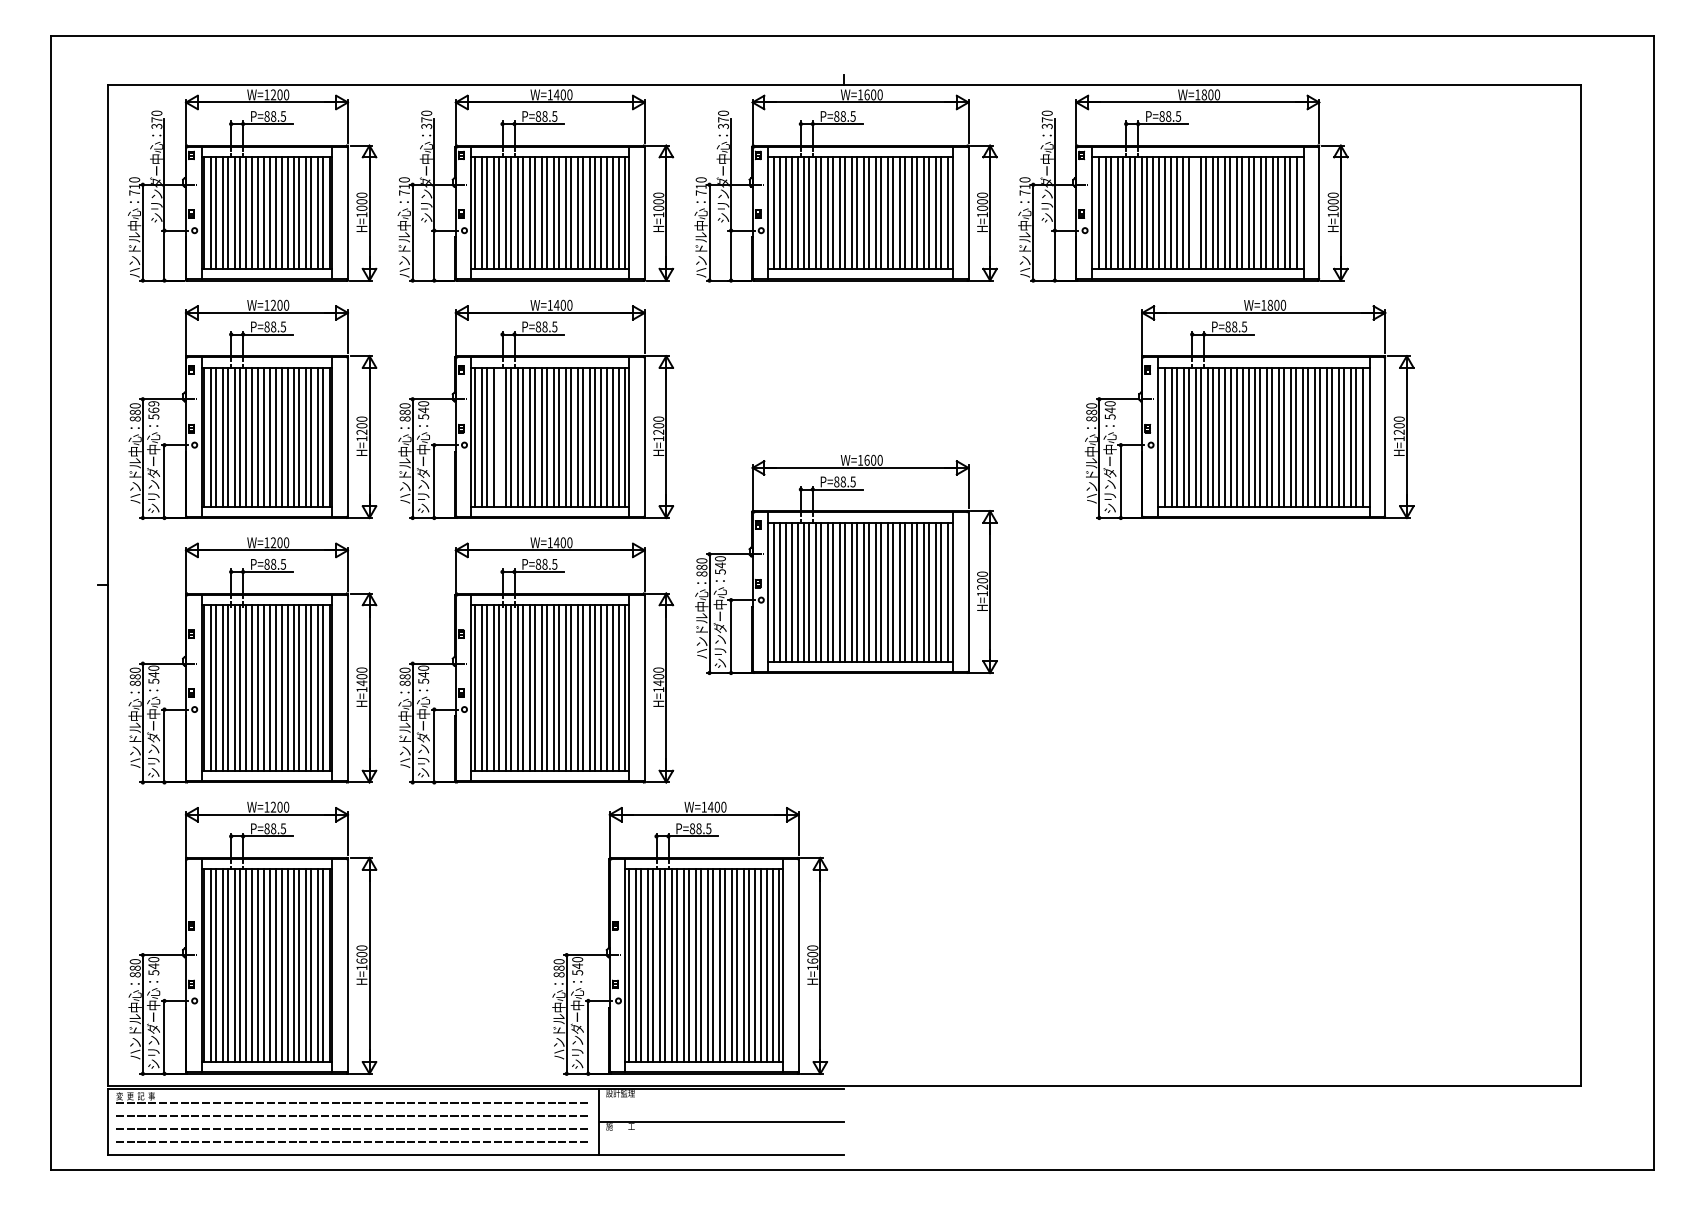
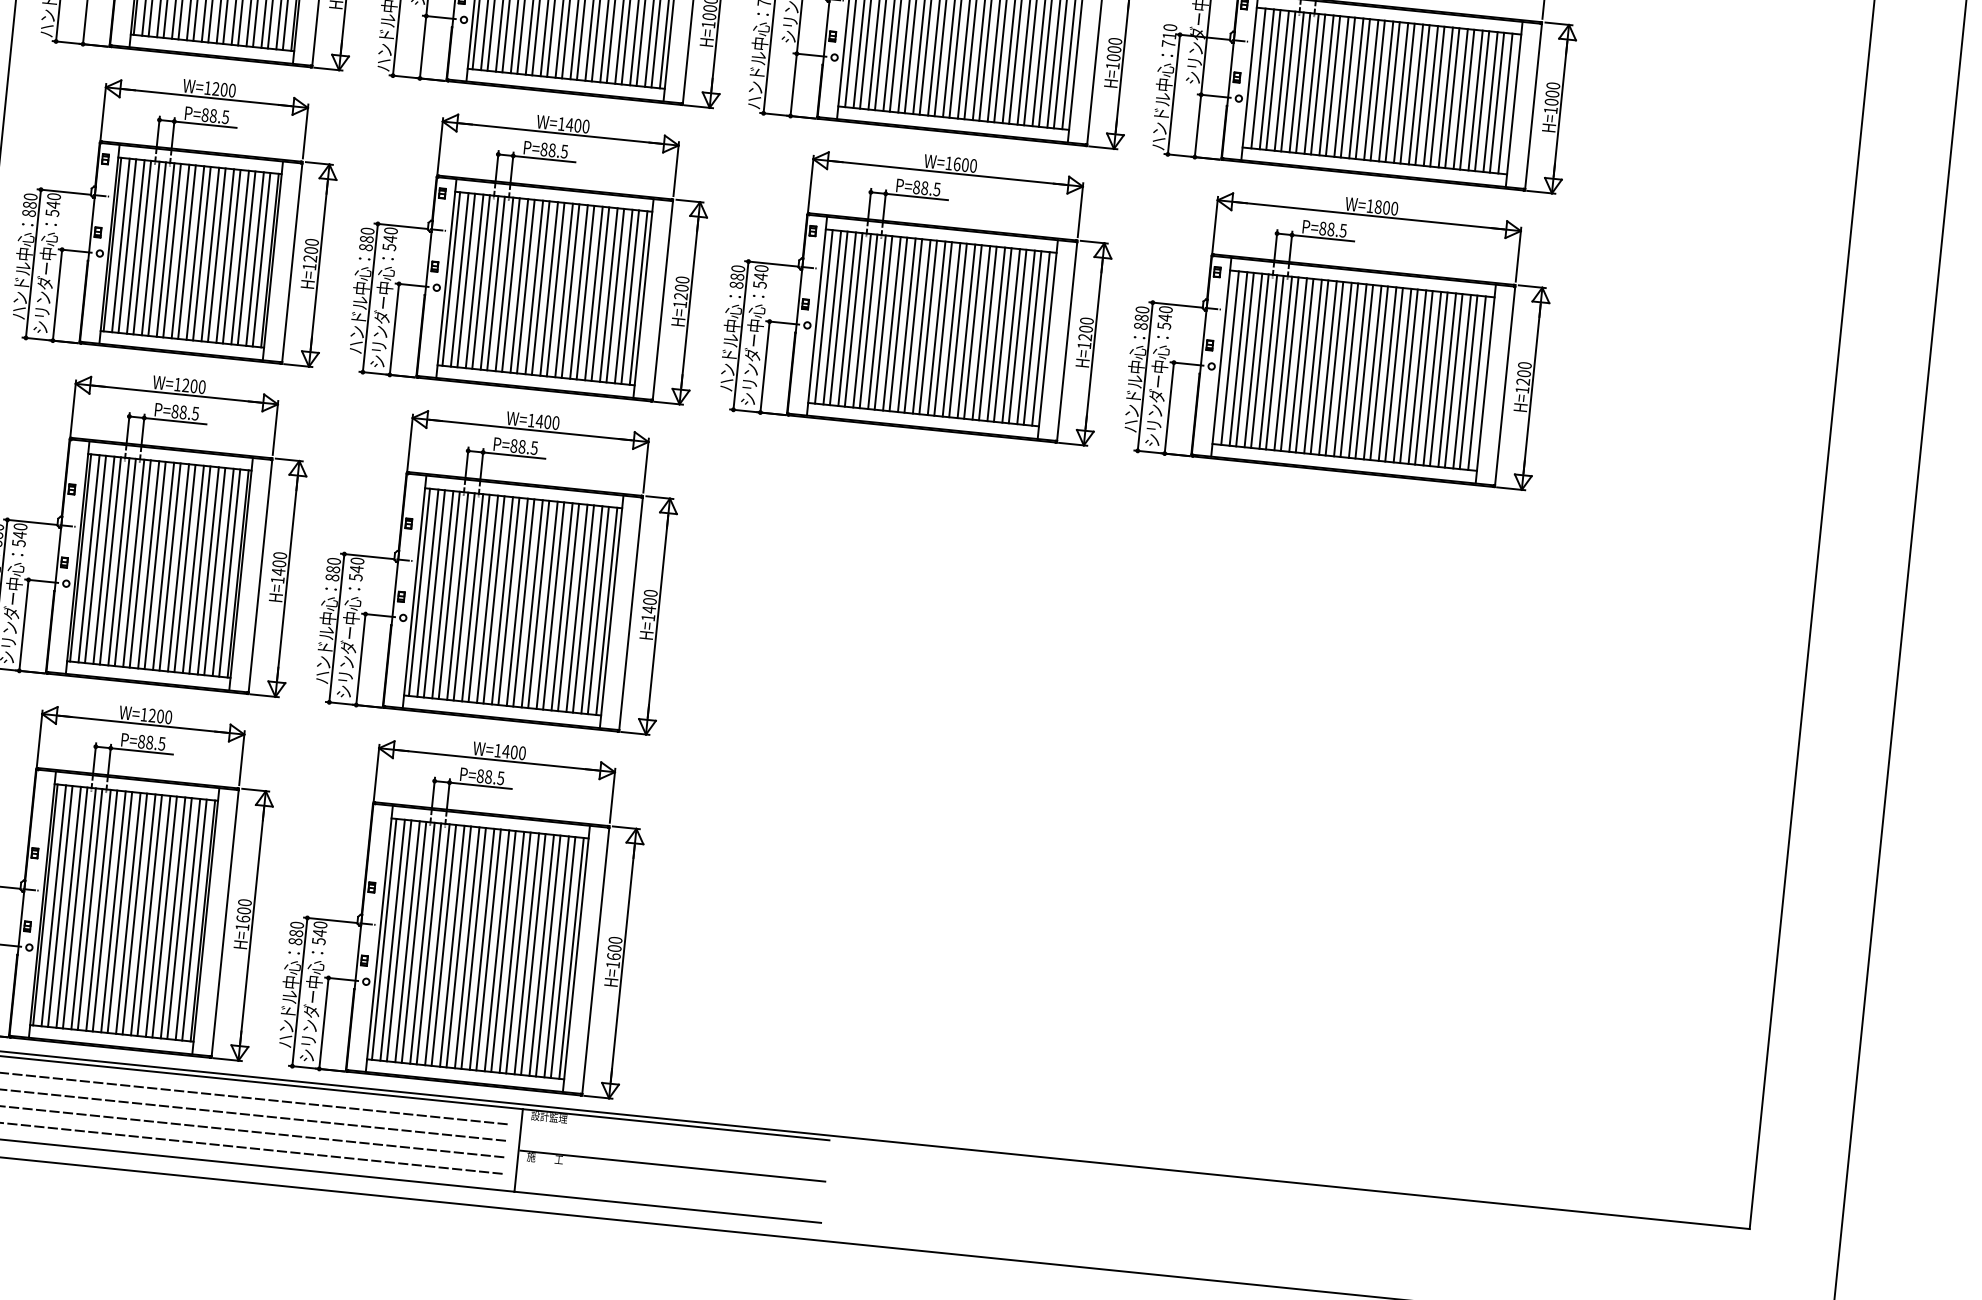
line: (1194, 213) -> (1377, 91), added
text: (153, 407) -> (53, 201), 569 -> 540
part: (1249, 409) -> (1339, 334), moved
line: (499, 436) -> (481, 281), added
part: (846, 564) -> (918, 291), moved
part: (690, 938) -> (464, 912), moved

